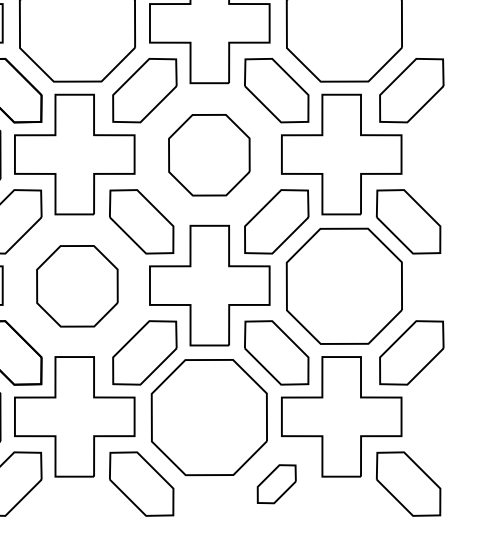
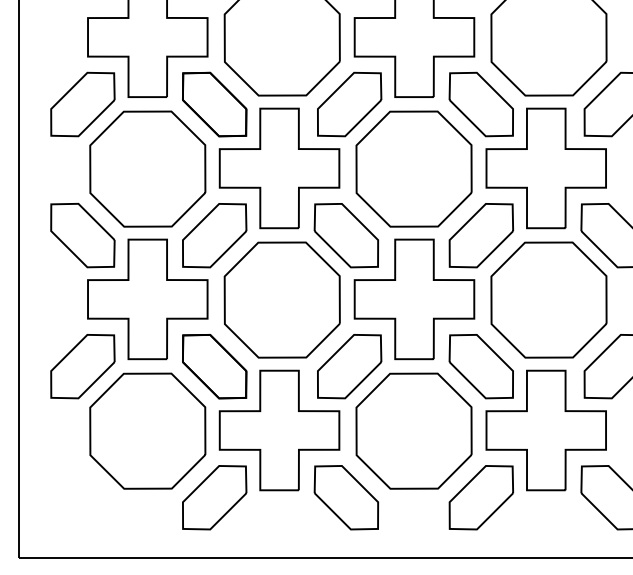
part: (208, 154) -> (413, 168), size x1.43
part: (76, 285) -> (281, 299), size x1.43
part: (276, 483) -> (481, 497), size x1.67

